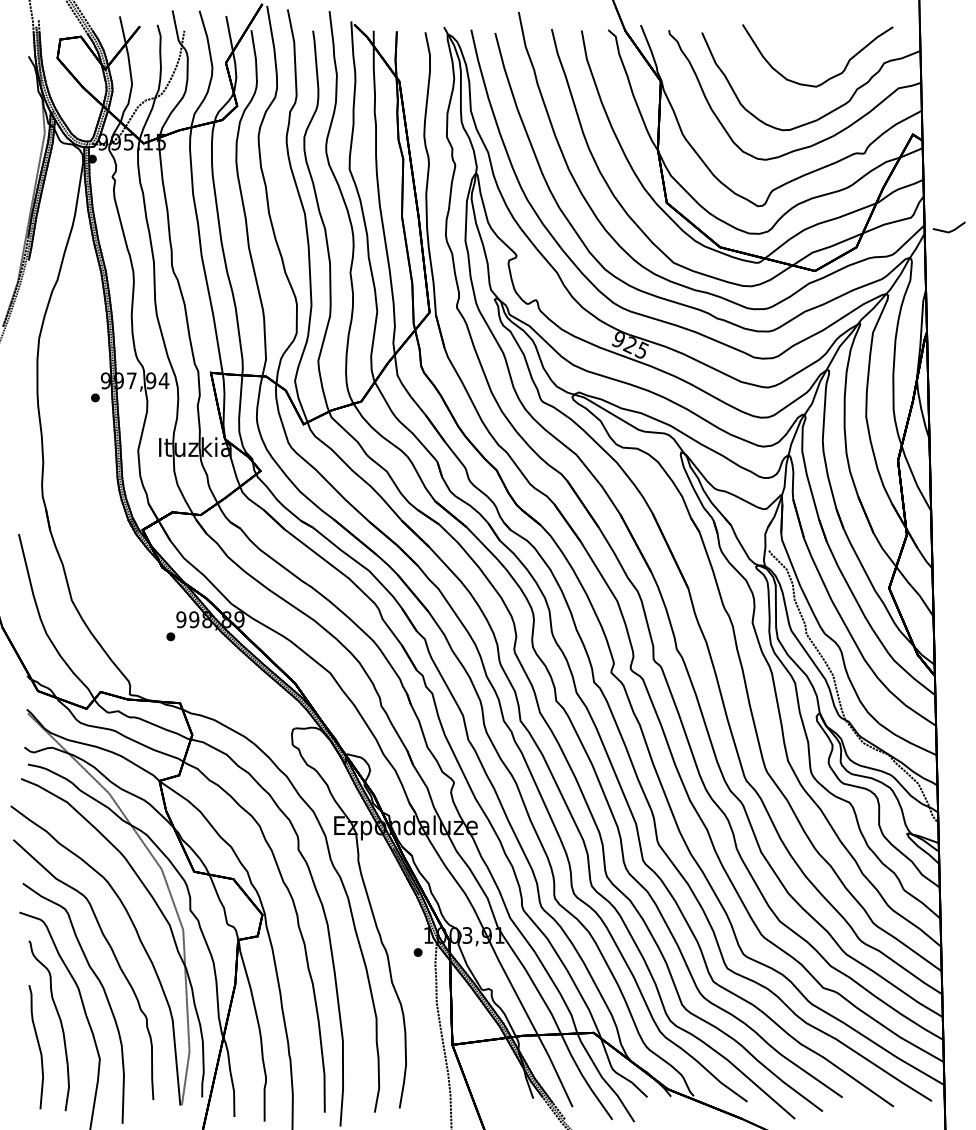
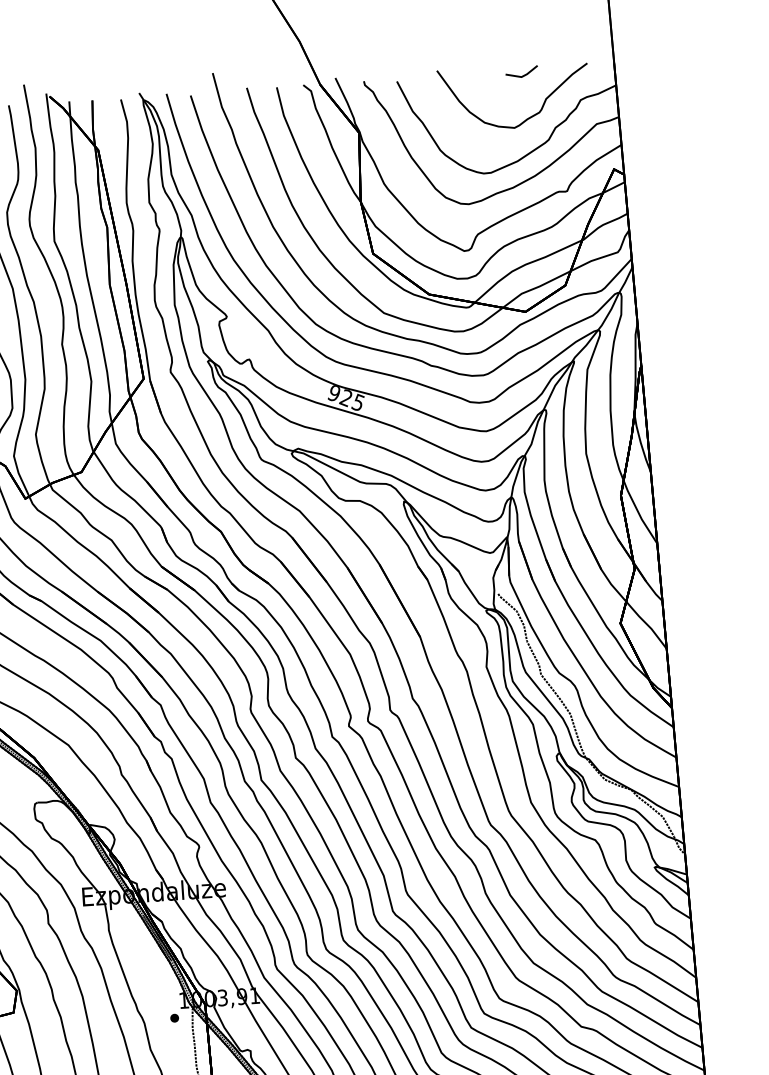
part: (948, 227) -> (521, 72), moved

